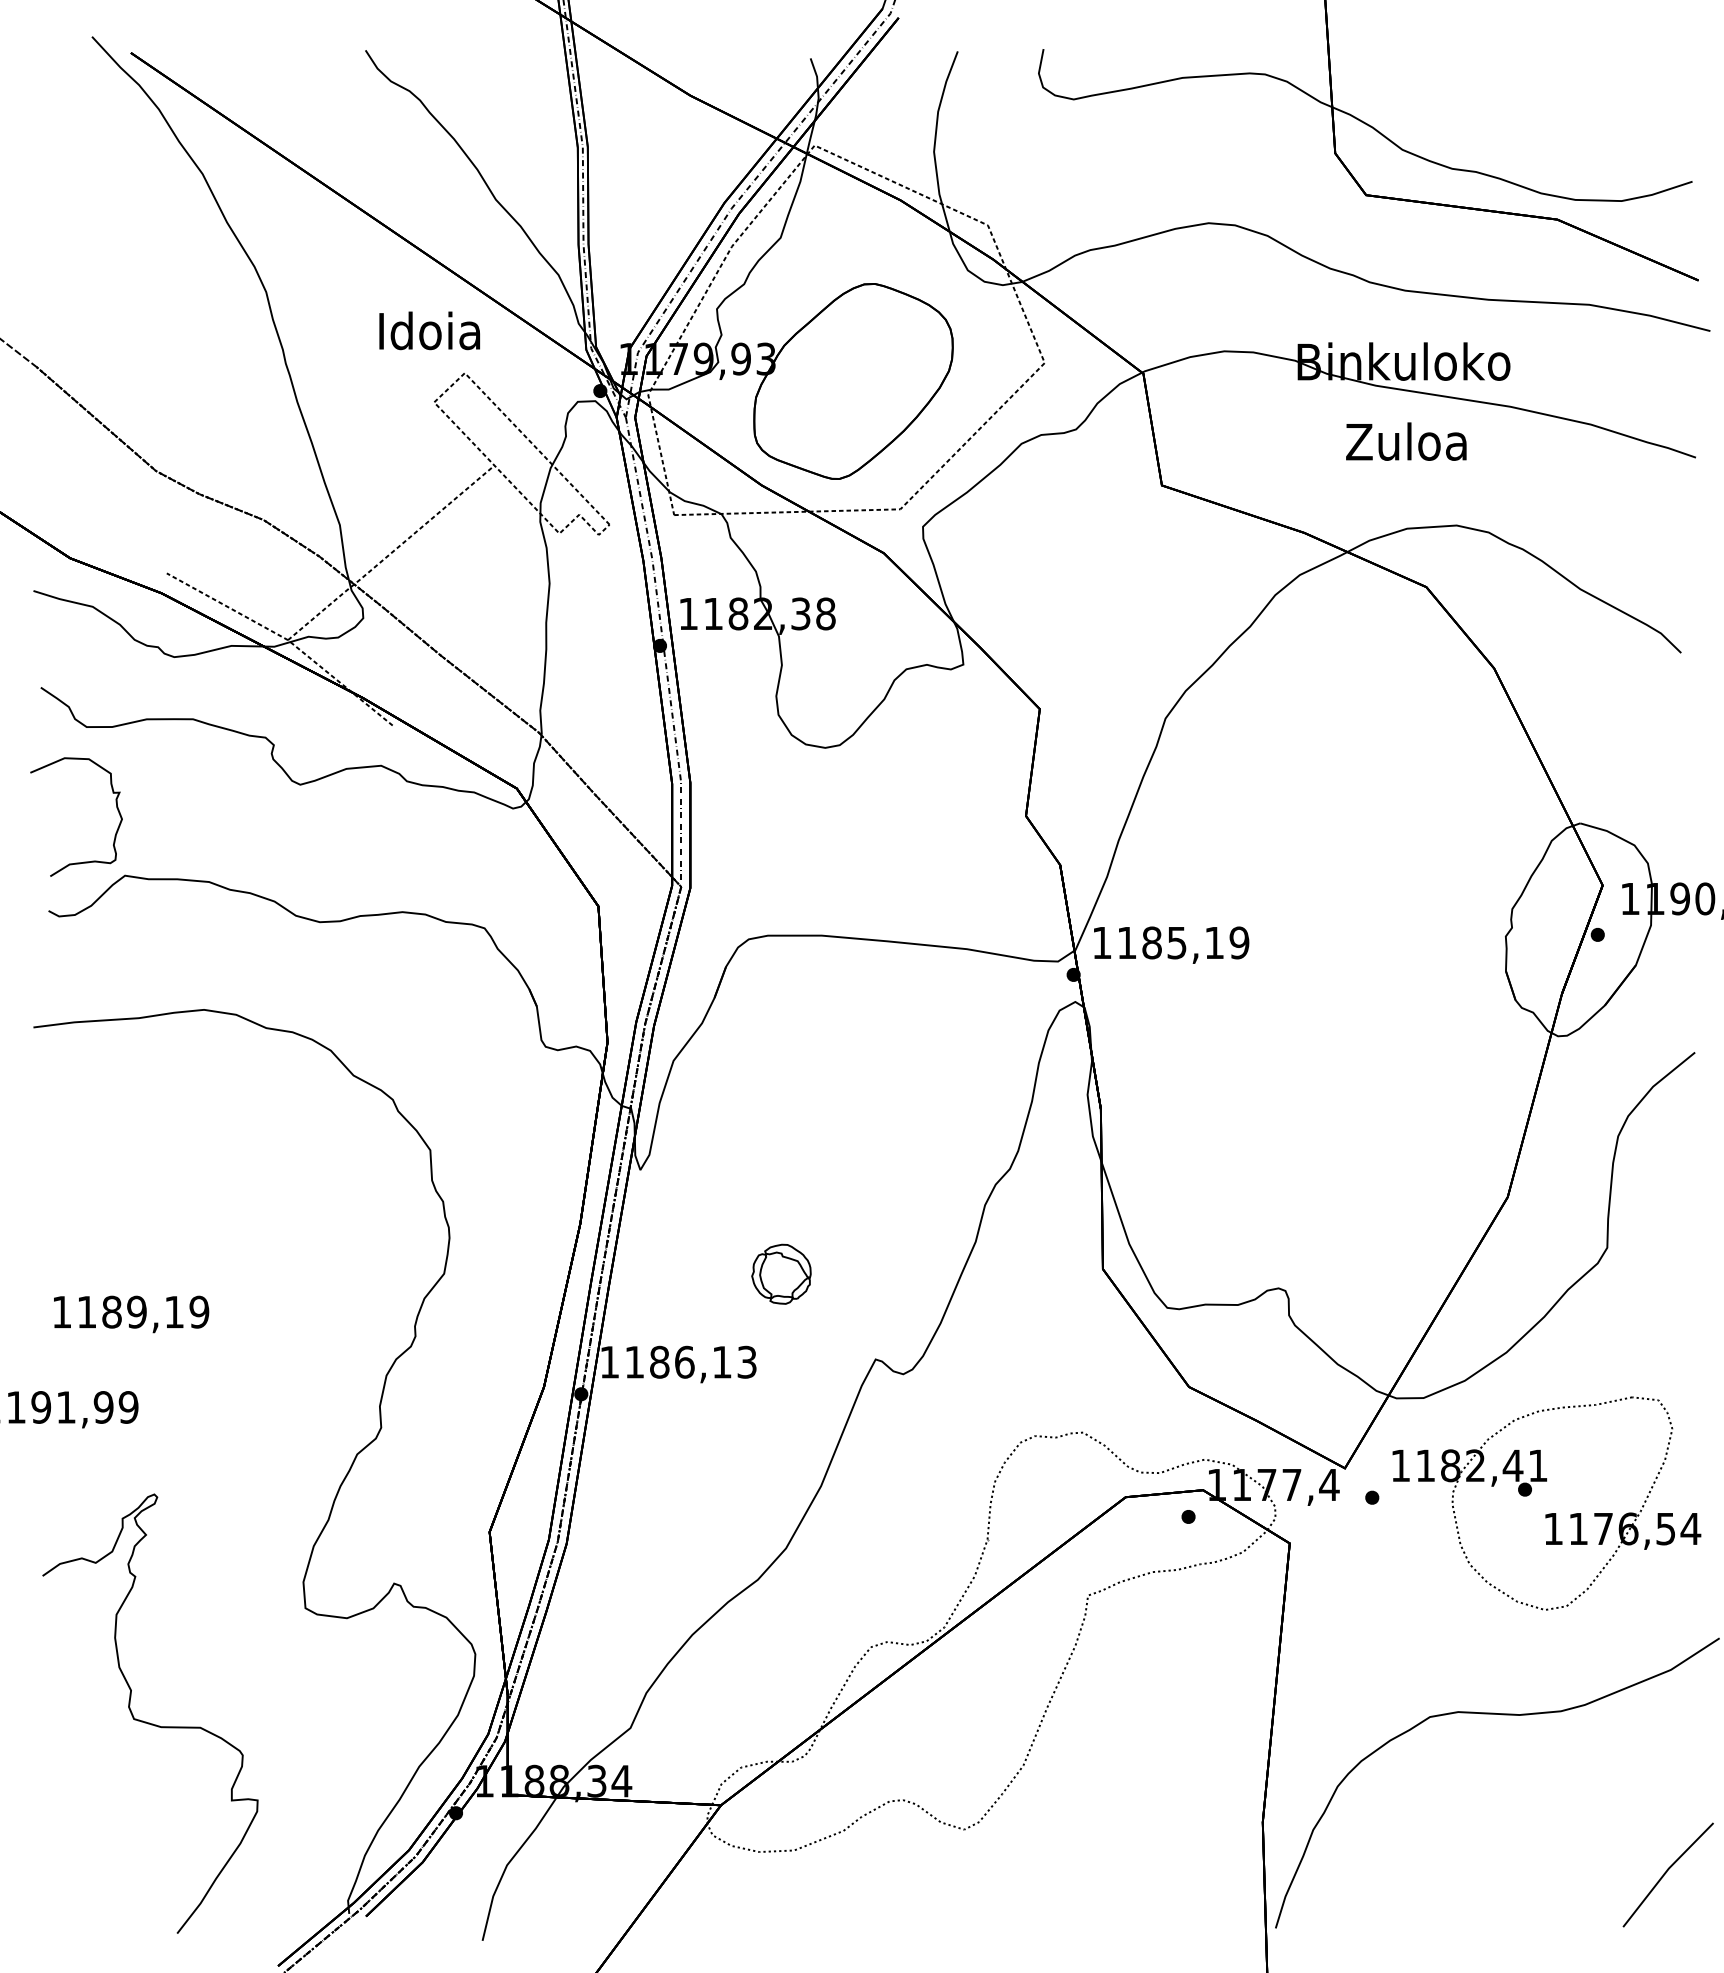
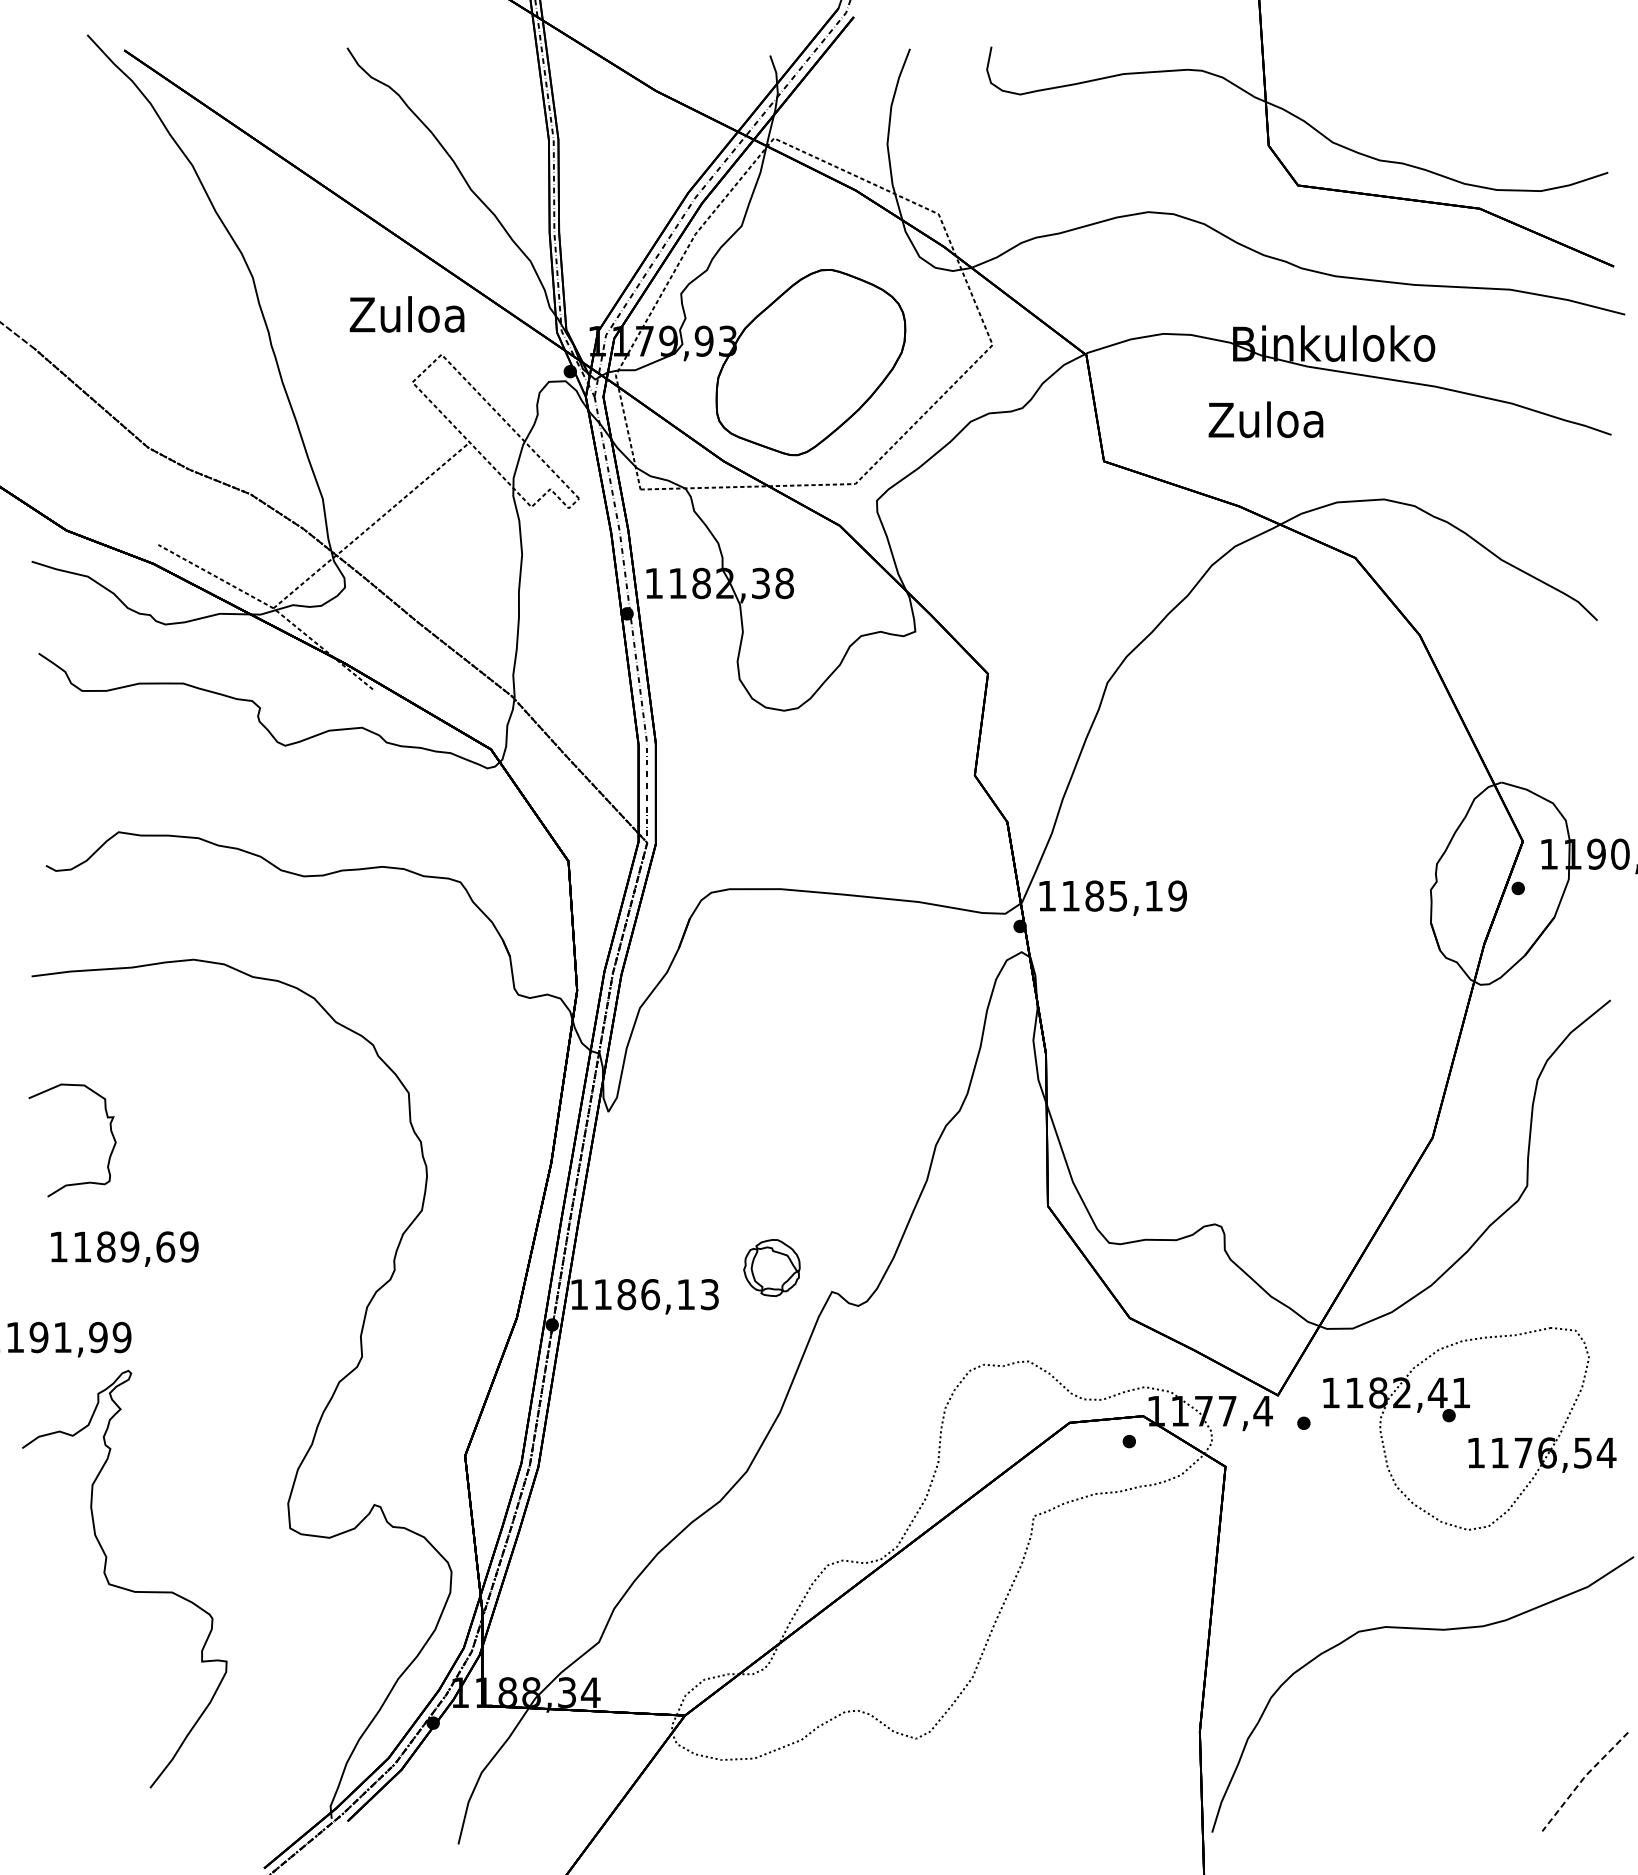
text: (428, 330) -> (407, 314), Idoia -> Zuloa
text: (1406, 441) -> (1266, 419), moved
curve: (116, 808) -> (110, 1132), moved
part: (781, 1273) -> (771, 1267), moved
text: (174, 1311) -> (165, 1246), 1189,19 -> 1189,69
curve: (146, 1721) -> (121, 1586), moved
line: (1665, 1872) -> (1582, 1779), solid -> dashed

